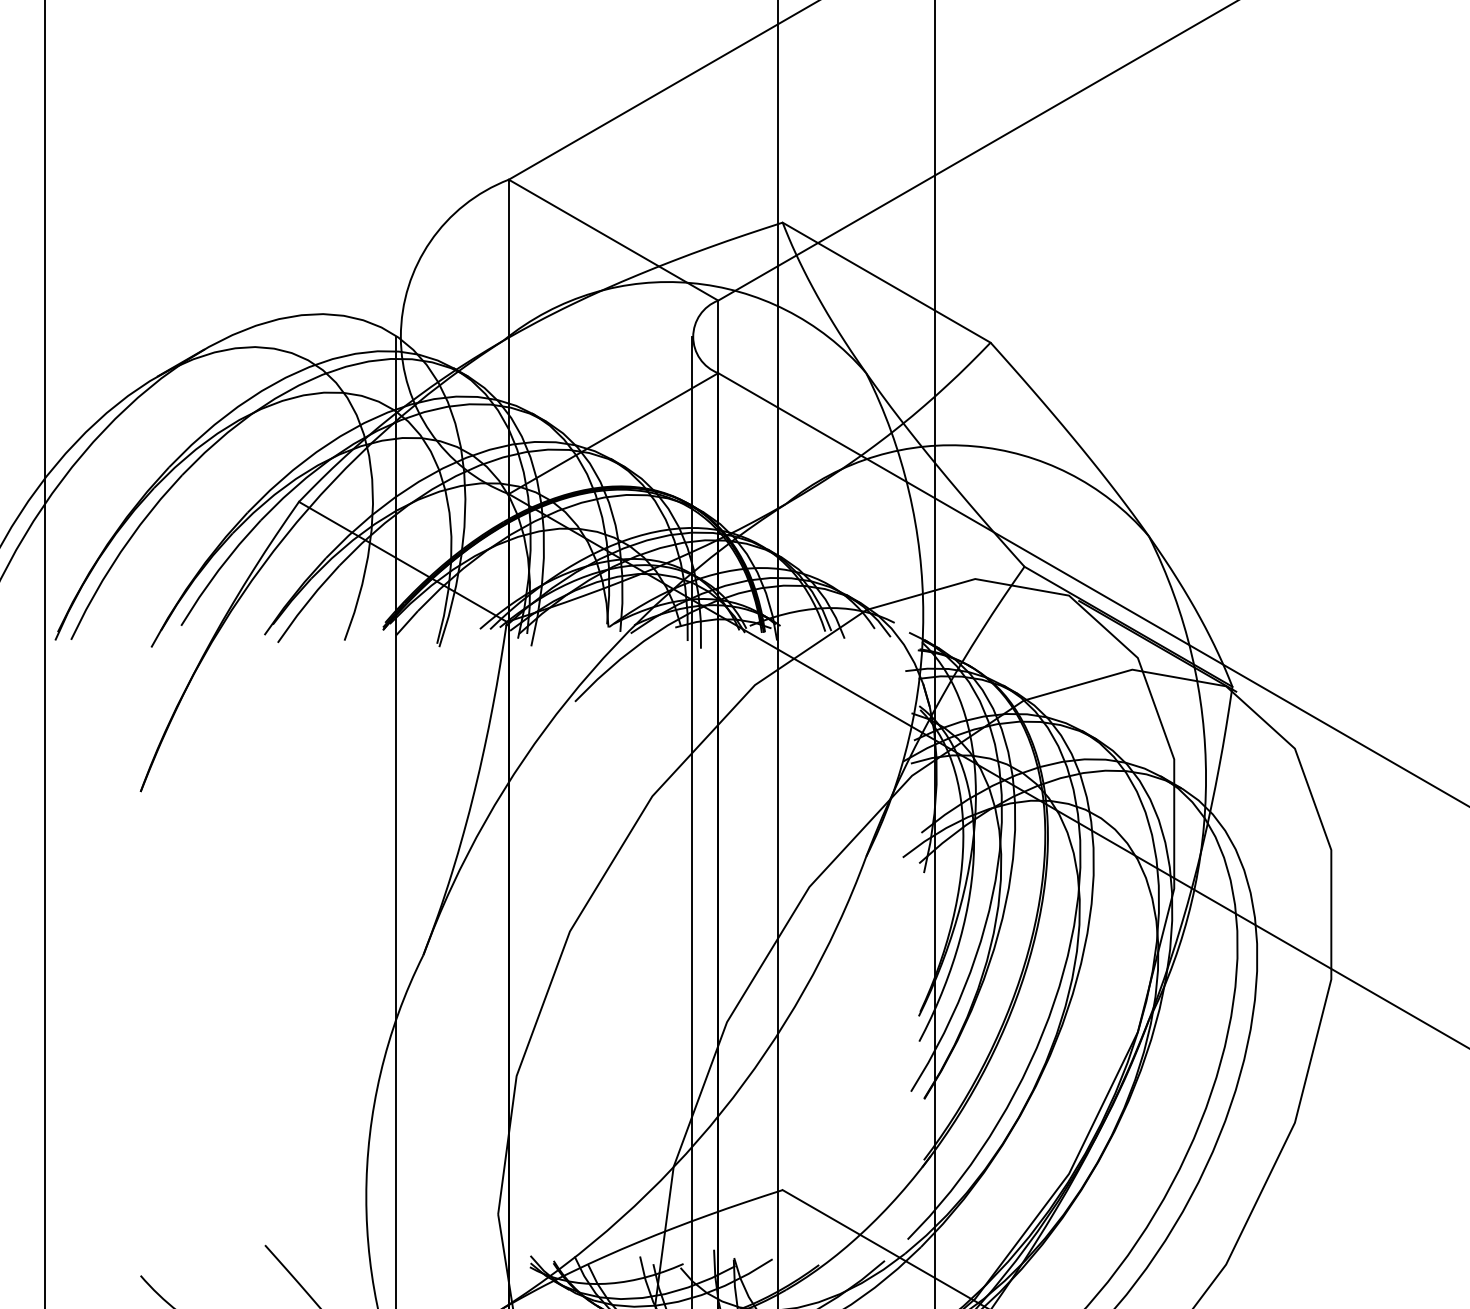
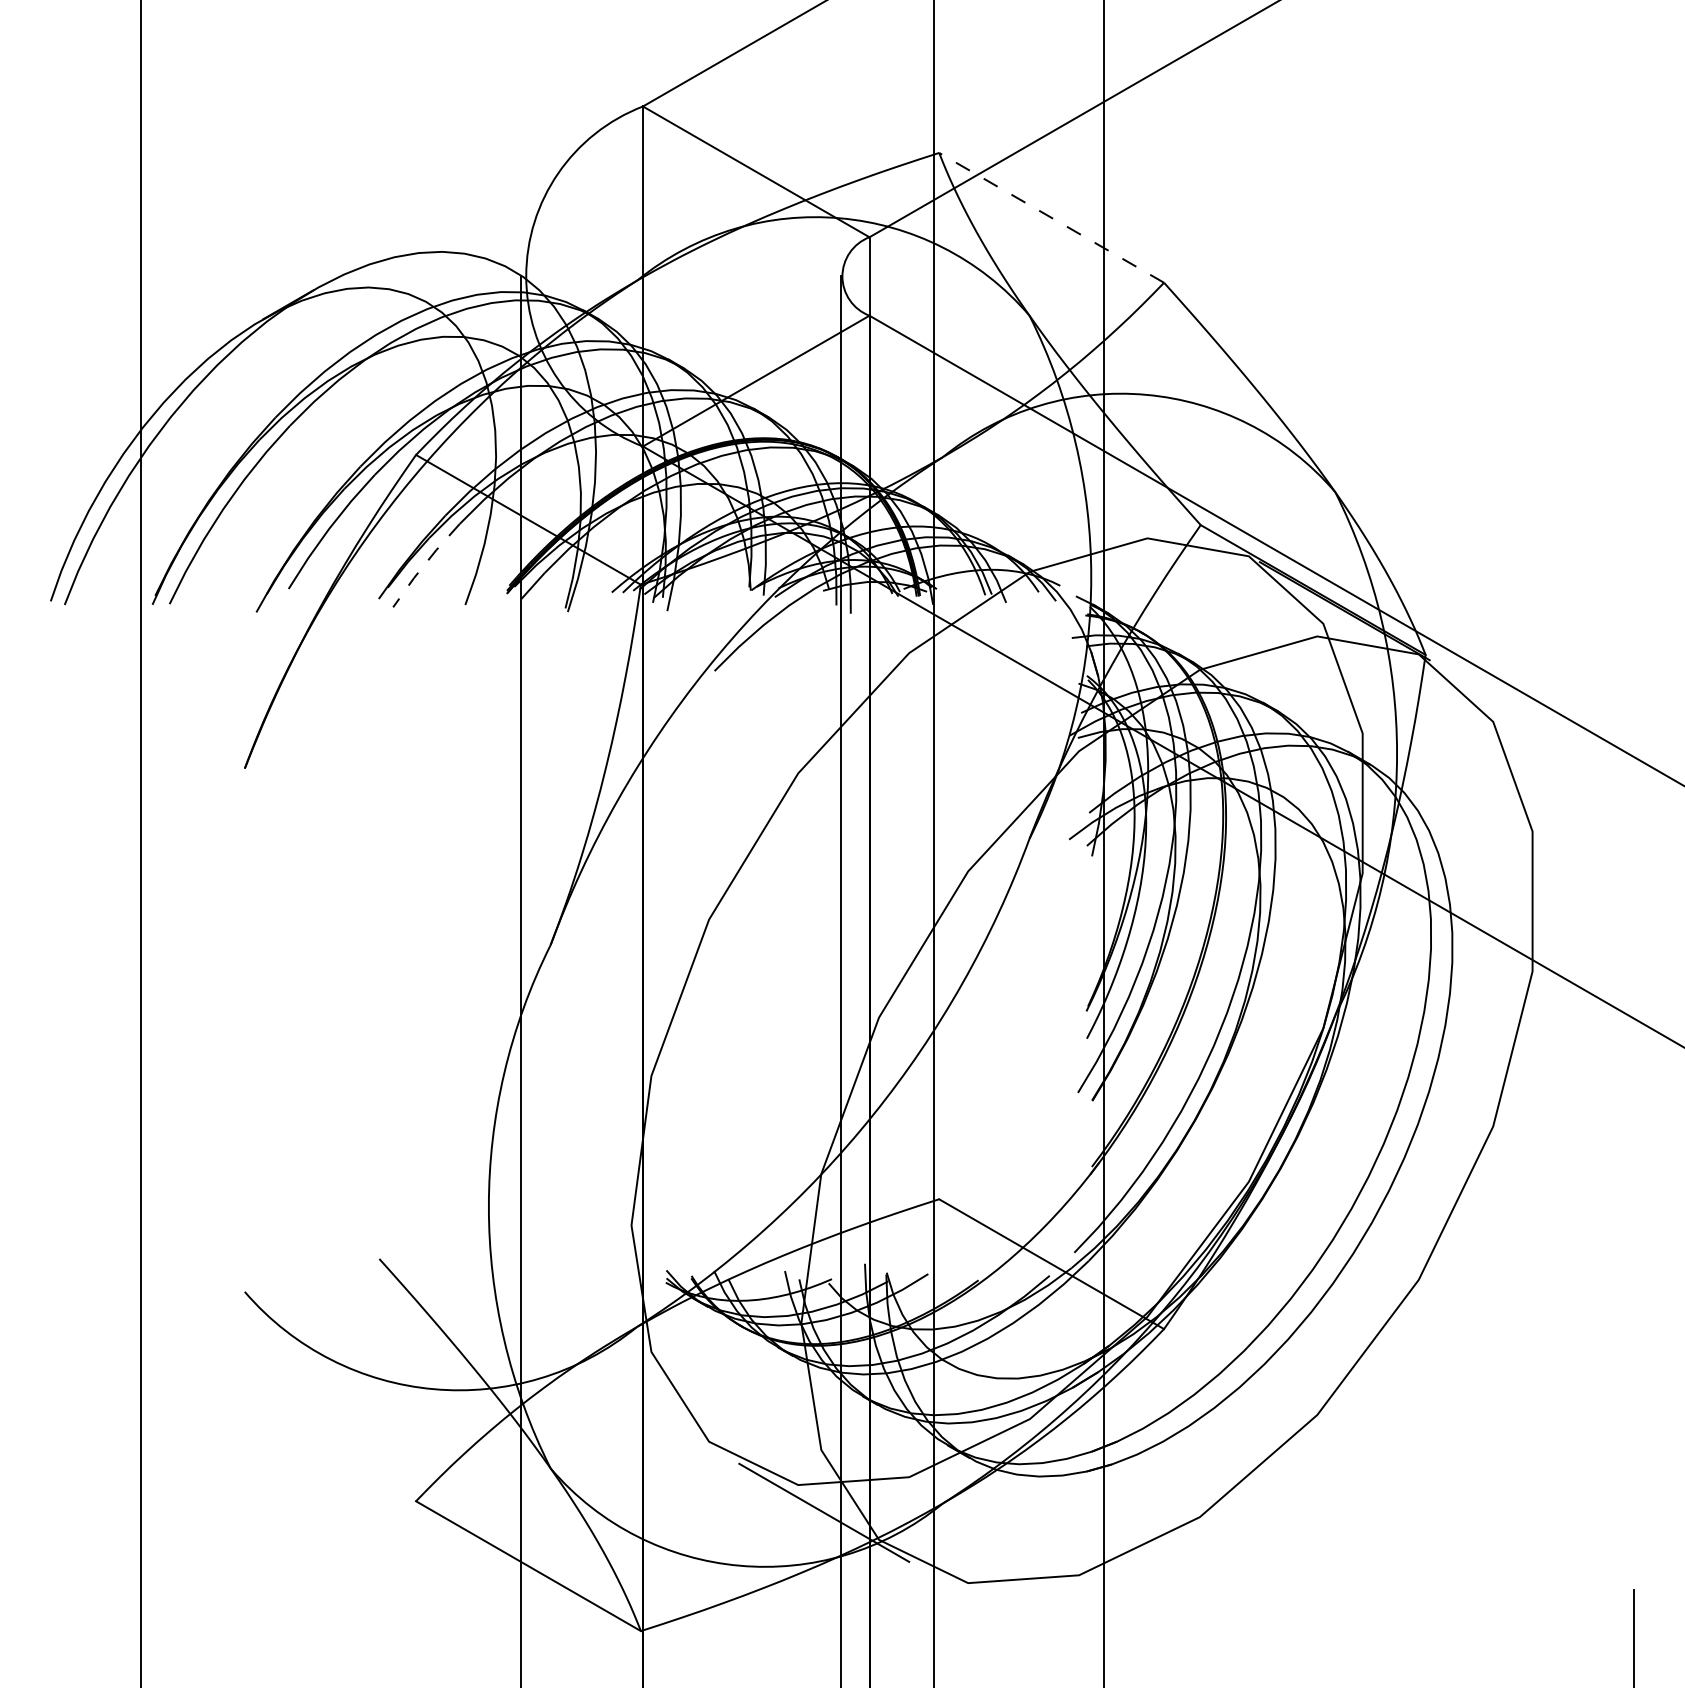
line: (886, 282) -> (1051, 217), solid -> dashed
line: (306, 603) -> (424, 564), solid -> dashed

